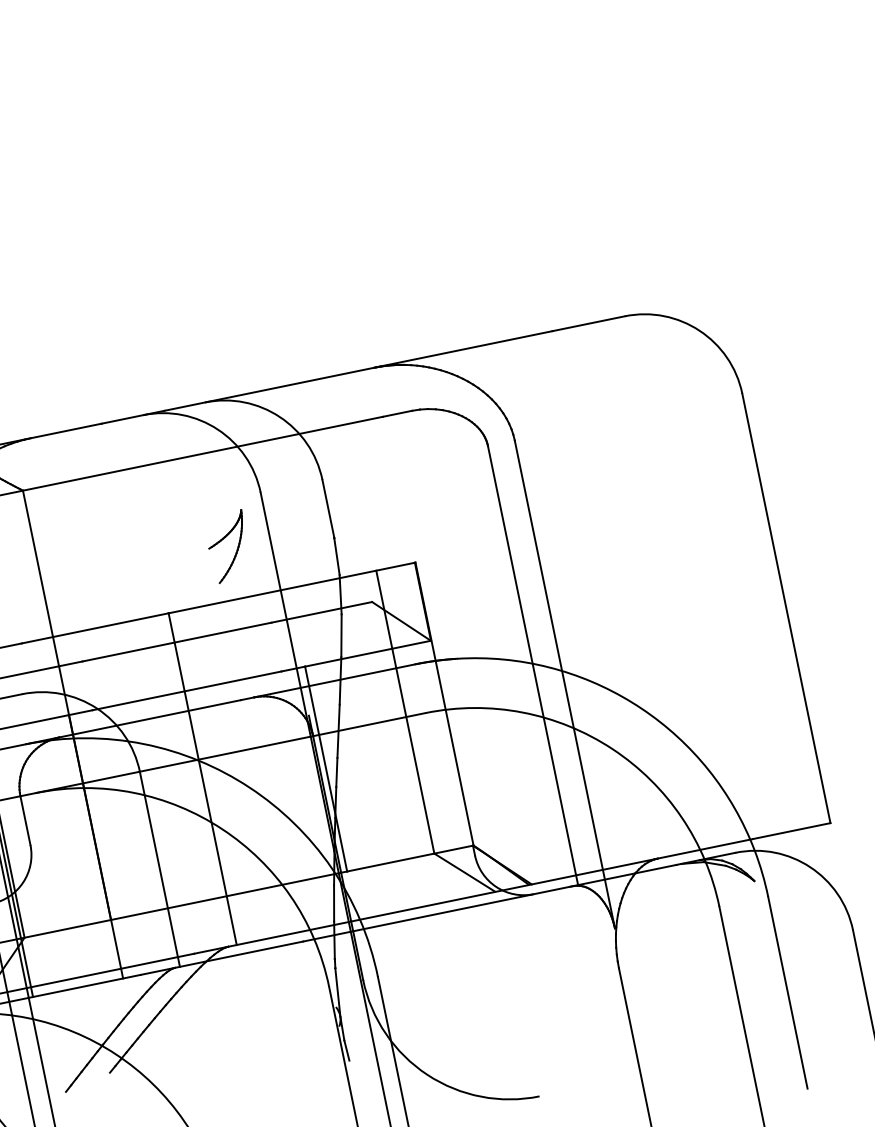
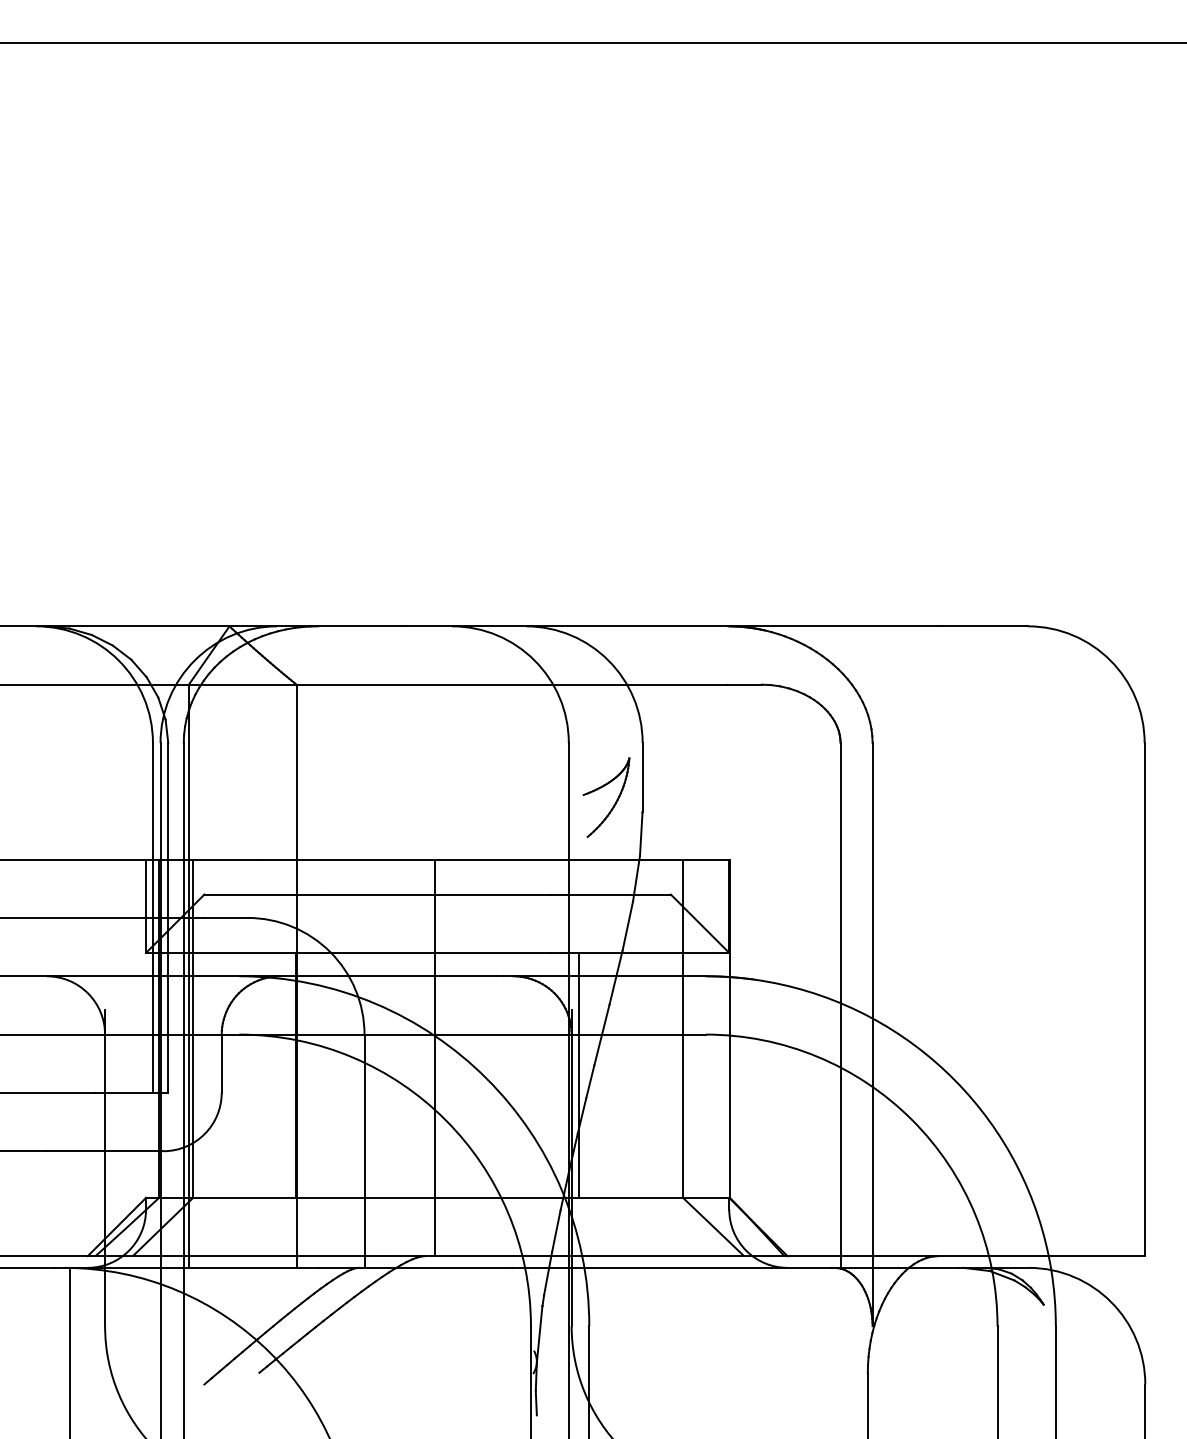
part: (237, 548) -> (615, 801), moved

